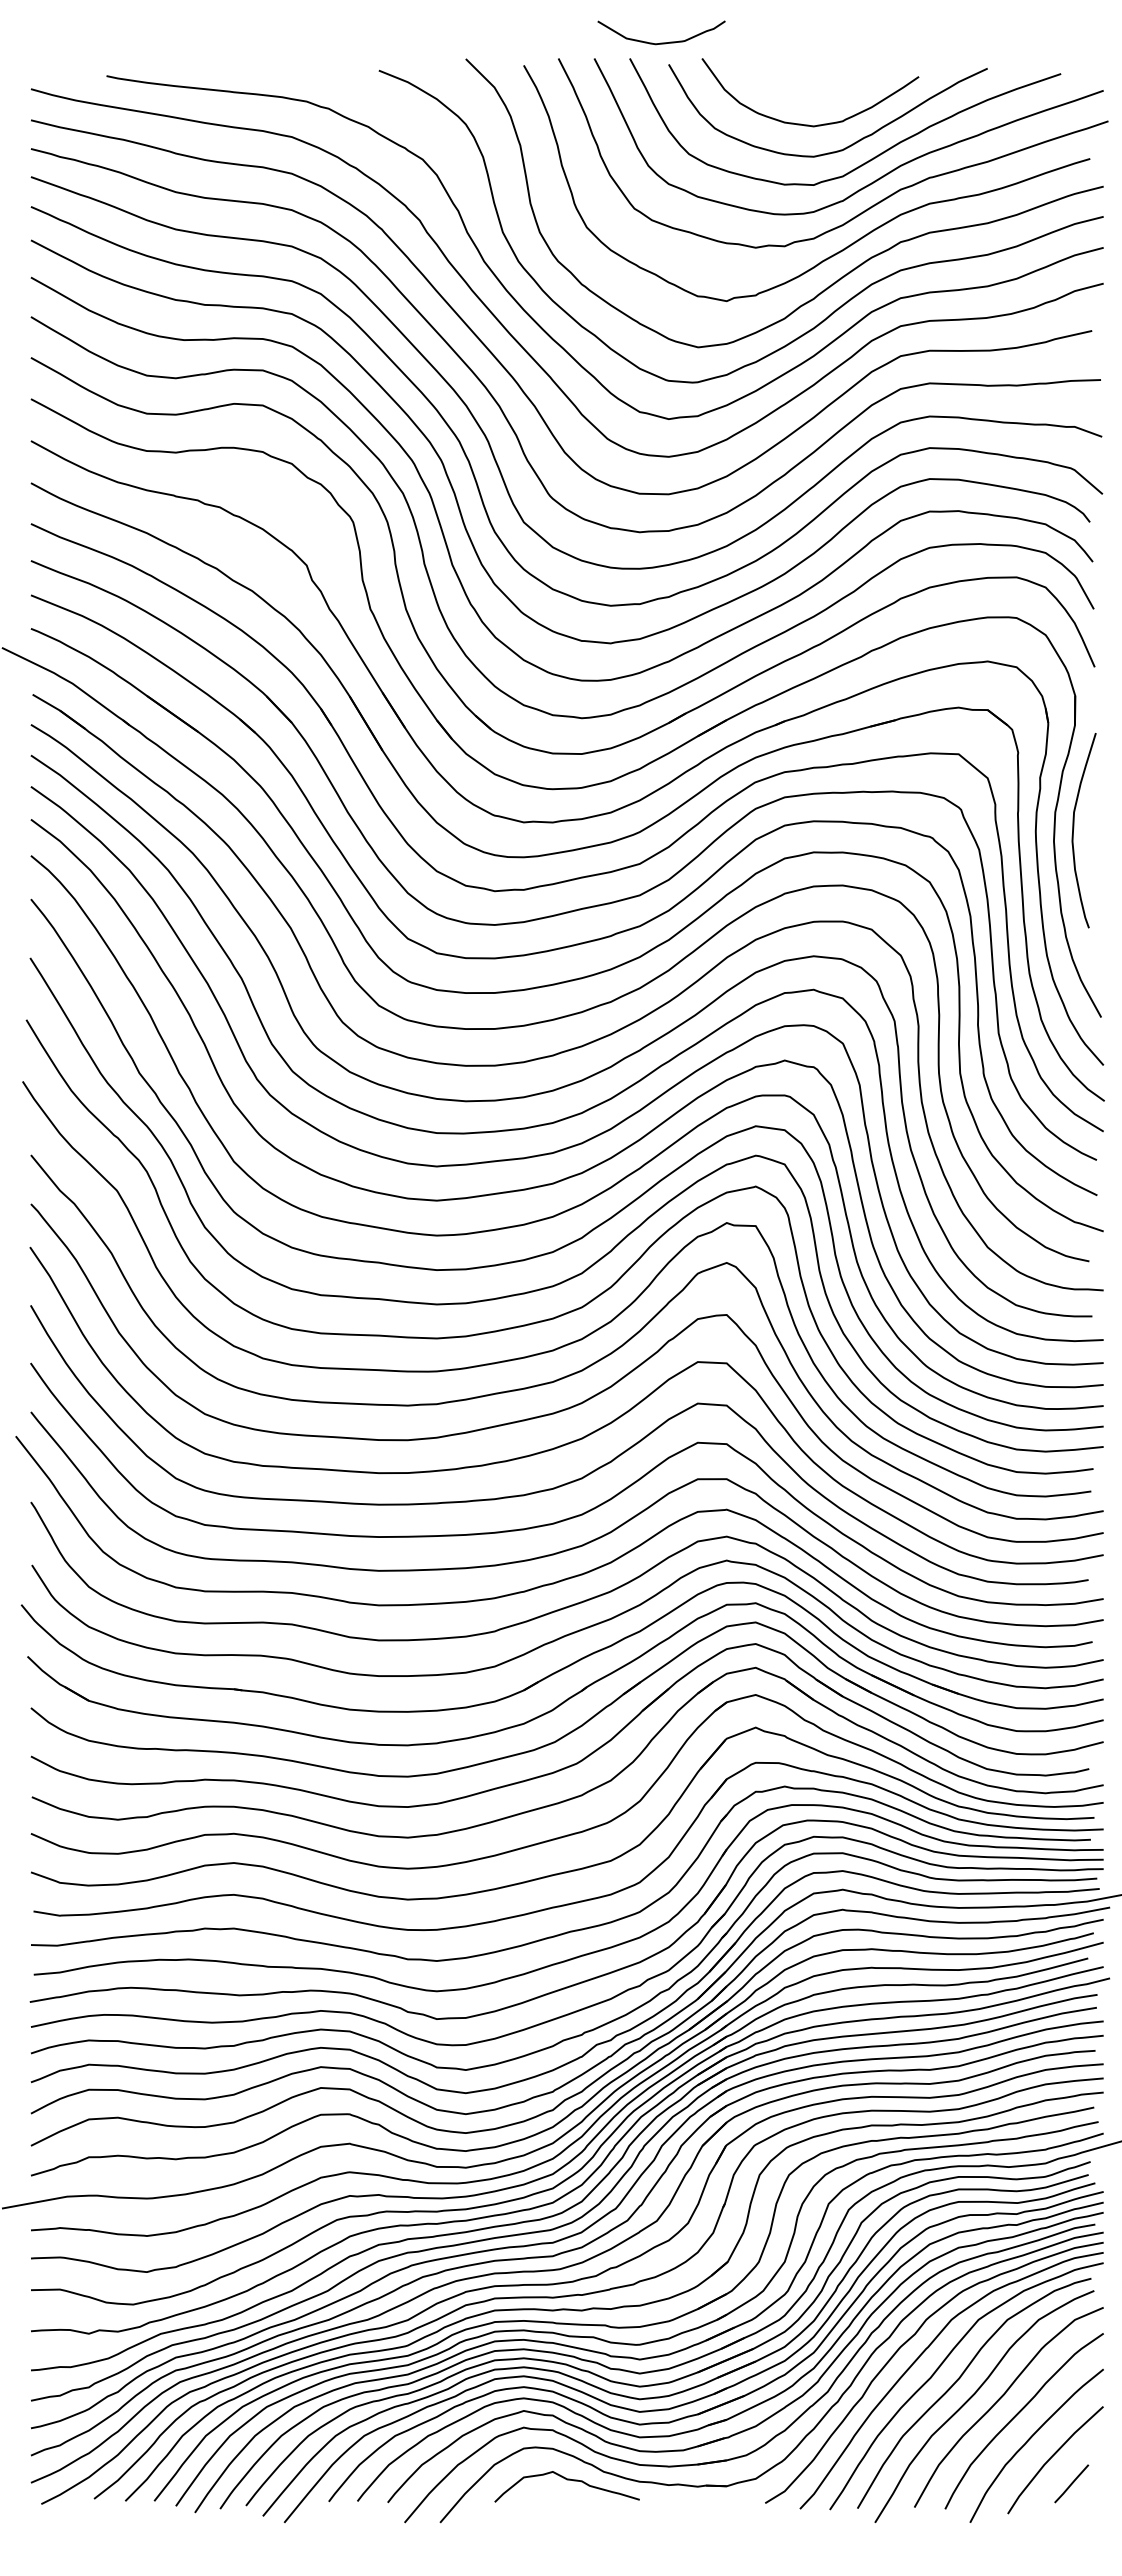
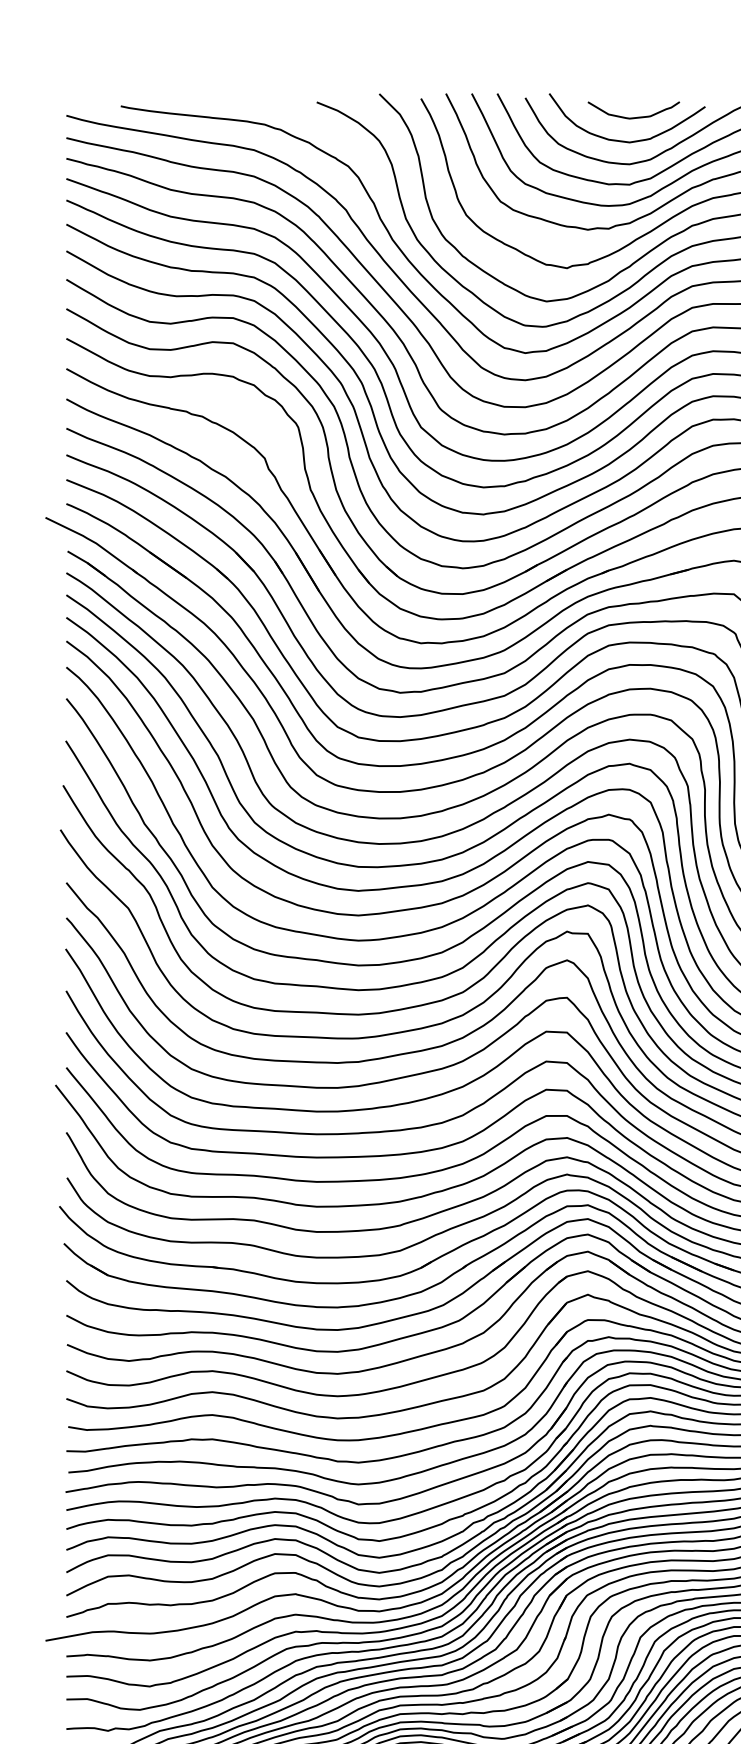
curve: (661, 42) -> (633, 117), moved

